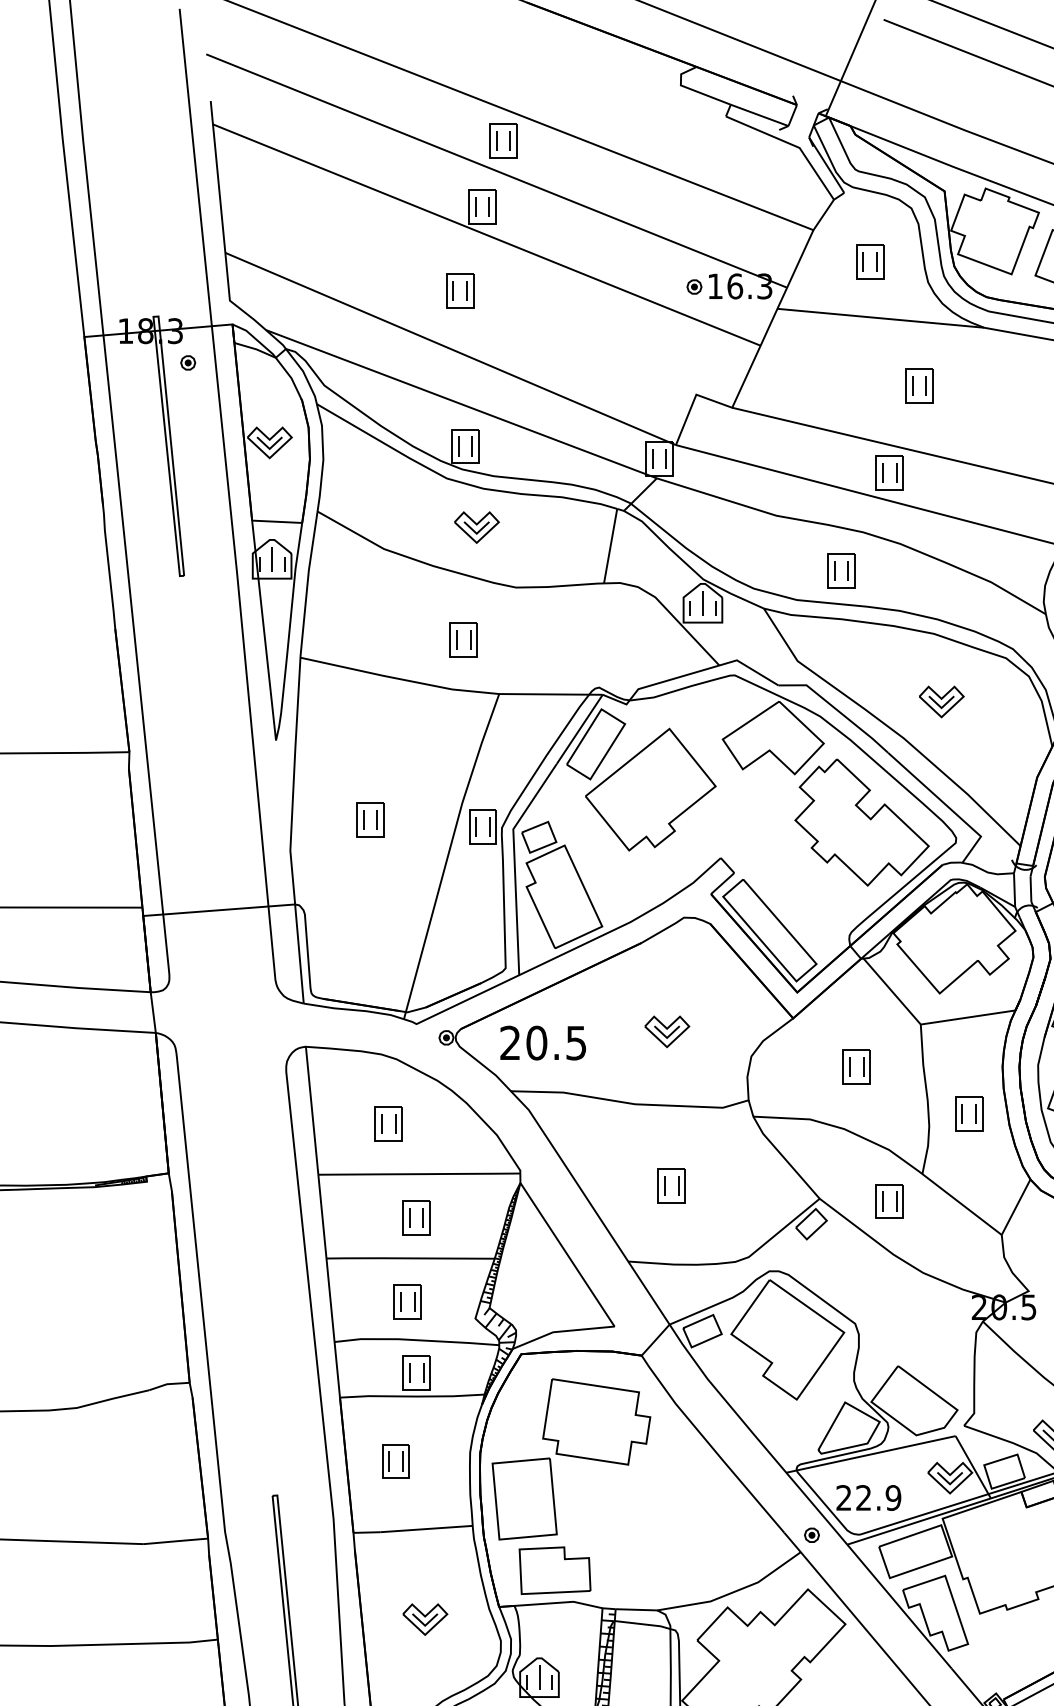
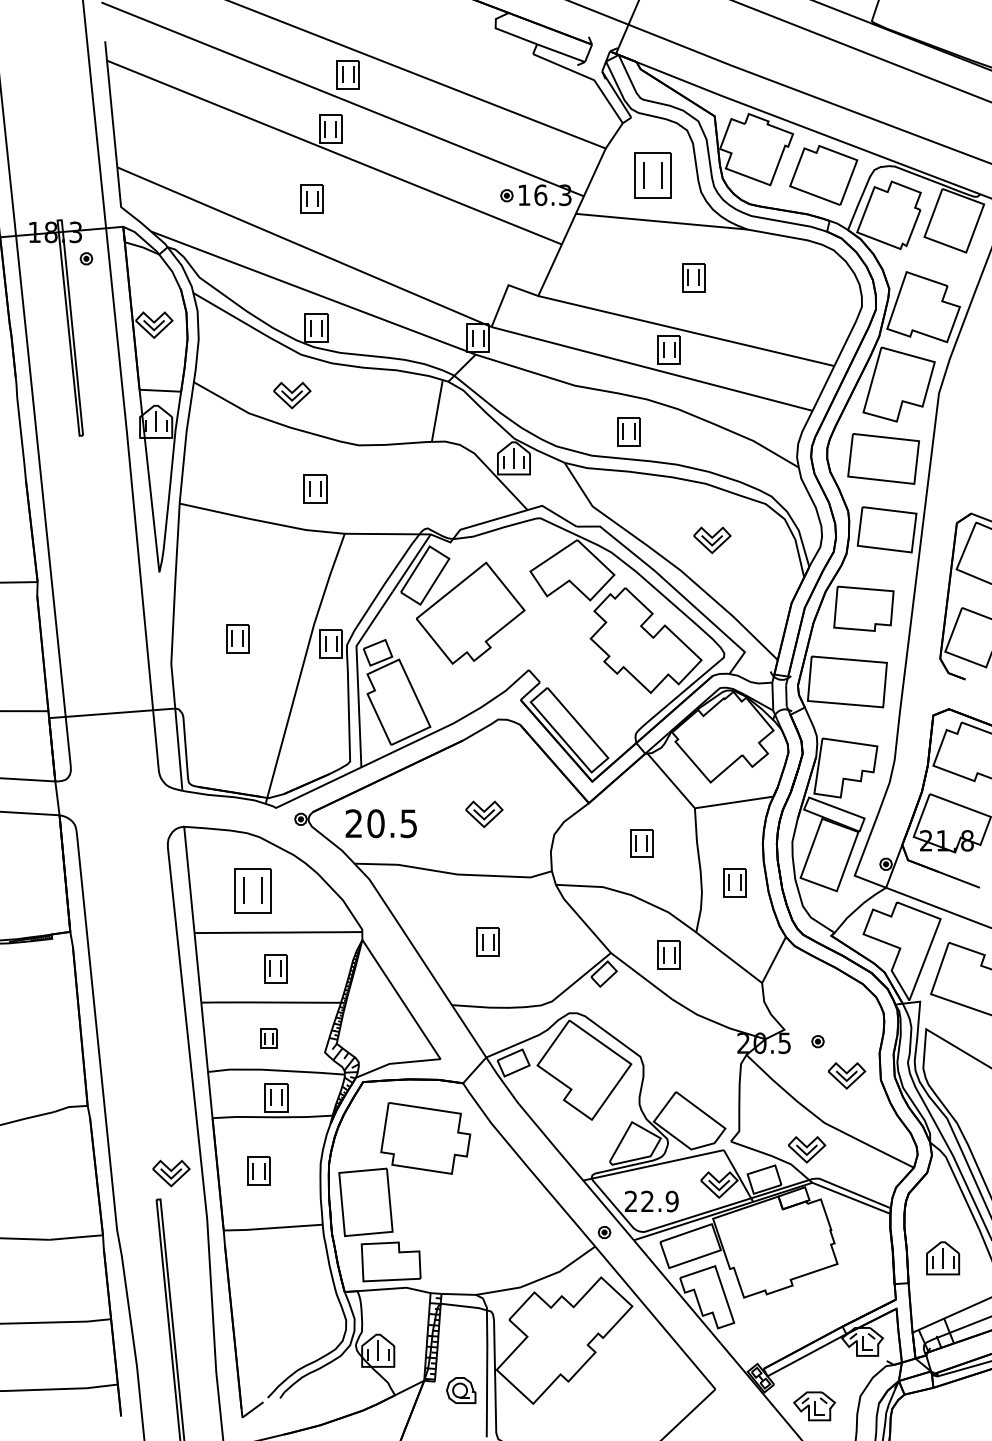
part: (869, 261) -> (652, 174), size x1.6
part: (477, 527) -> (292, 395), moved
part: (388, 1123) -> (252, 890), size x1.6
part: (407, 1301) -> (268, 1038), size x0.7
part: (425, 1619) -> (171, 1173), moved

